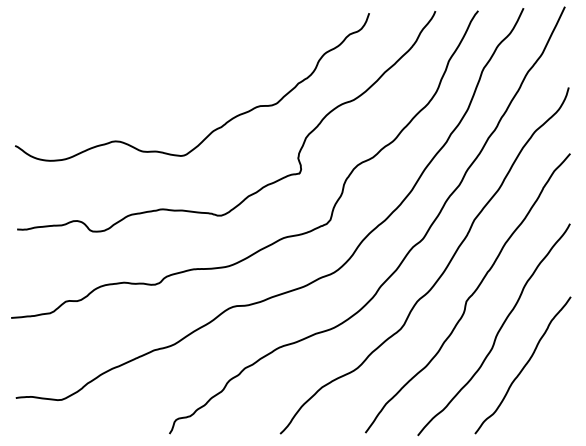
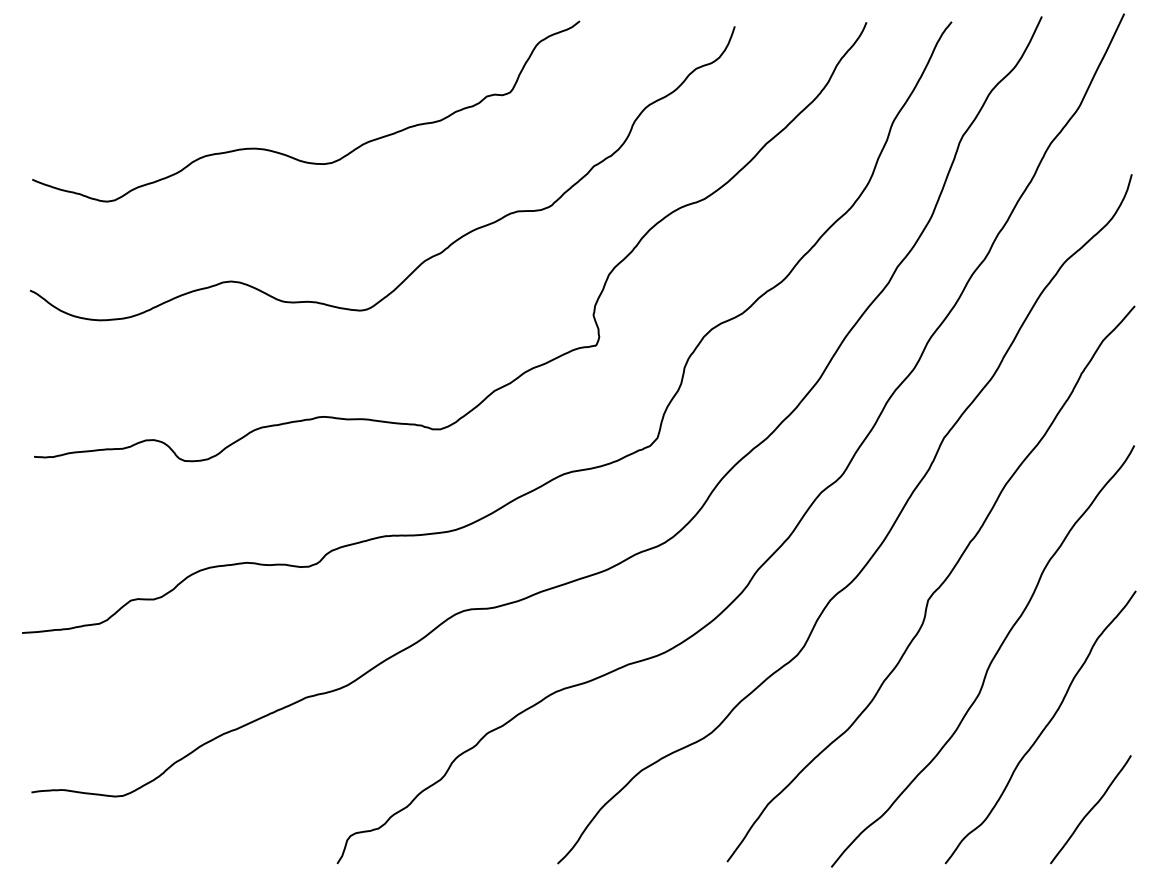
curve: (143, 76) -> (285, 152), added
curve: (547, 406) -> (1089, 809), added

